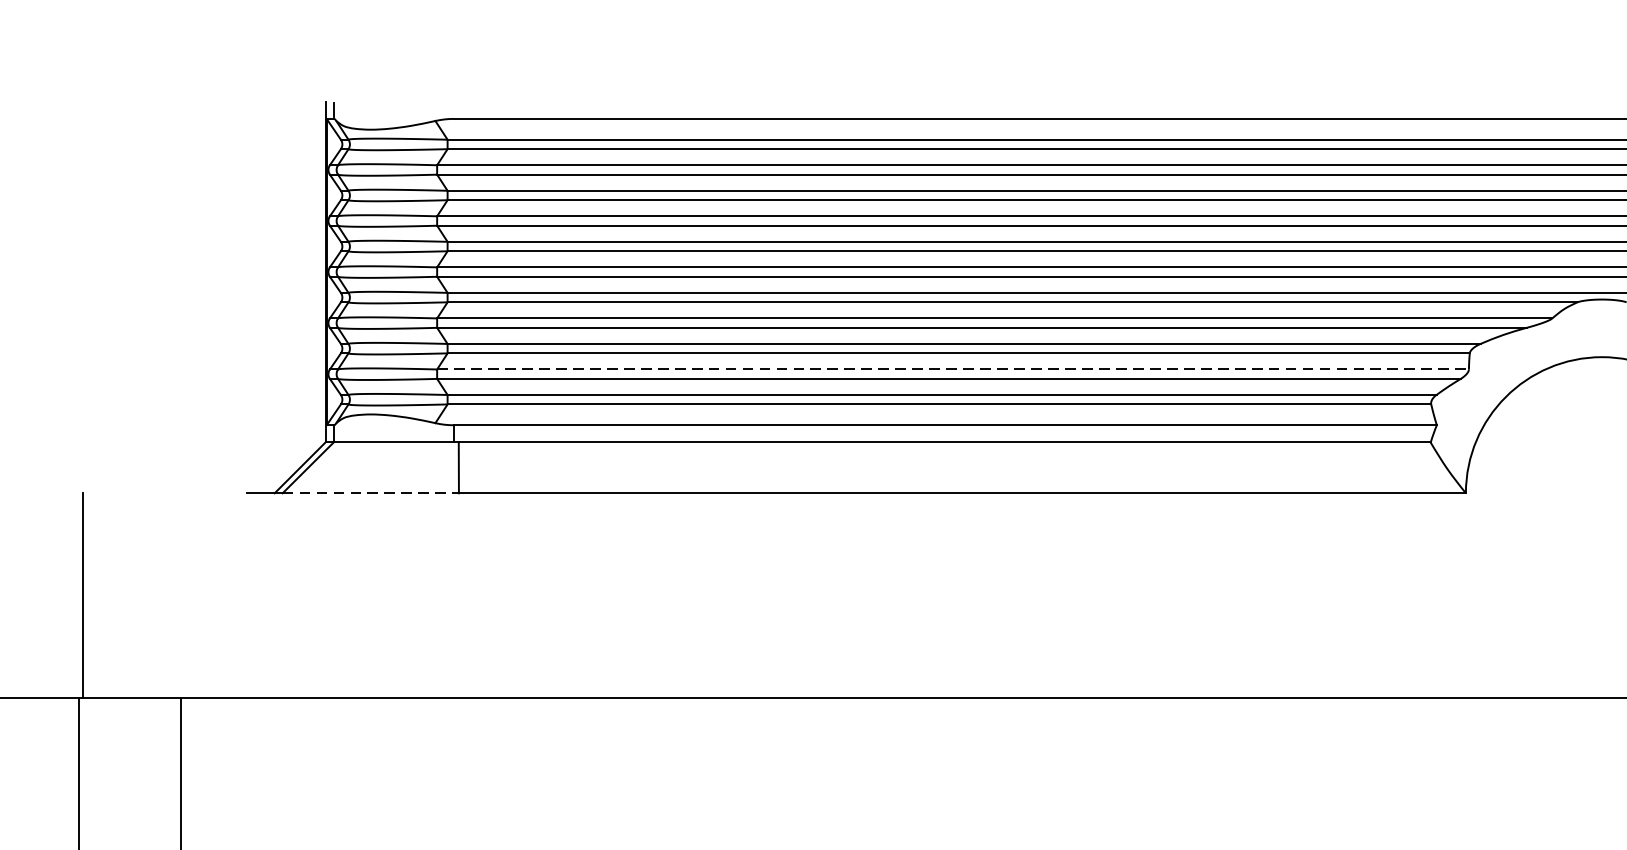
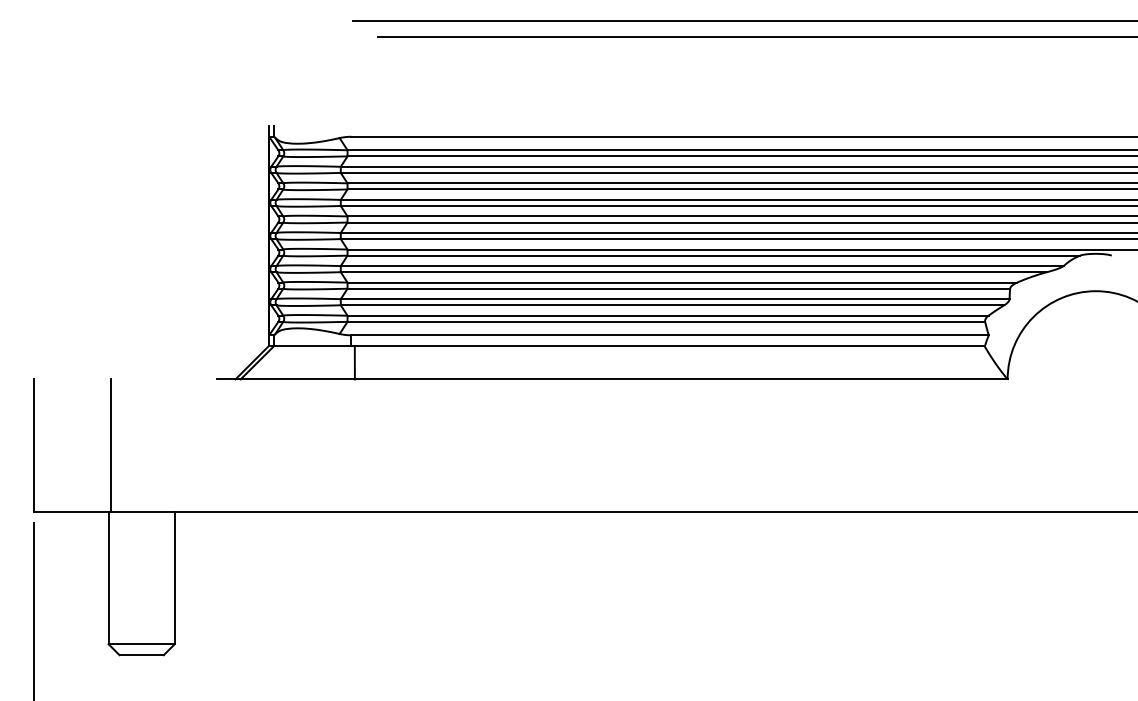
line: (953, 369) -> (675, 299), dashed -> solid
line: (371, 493) -> (298, 379), dashed -> solid

